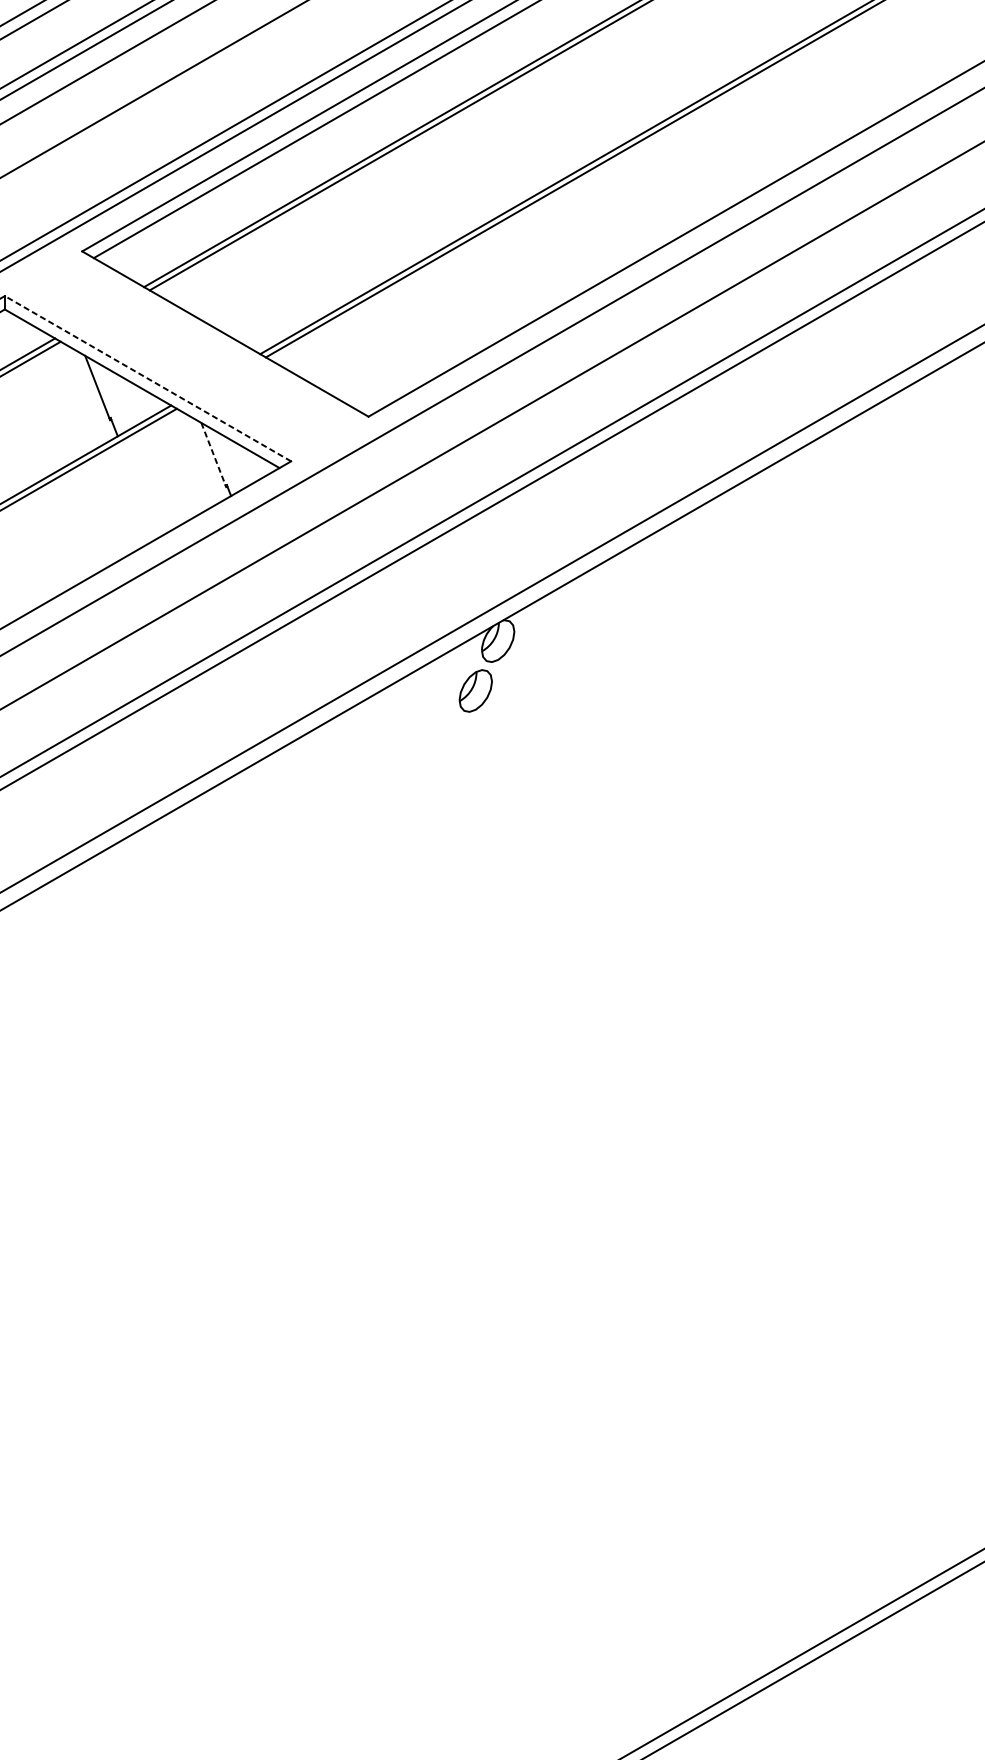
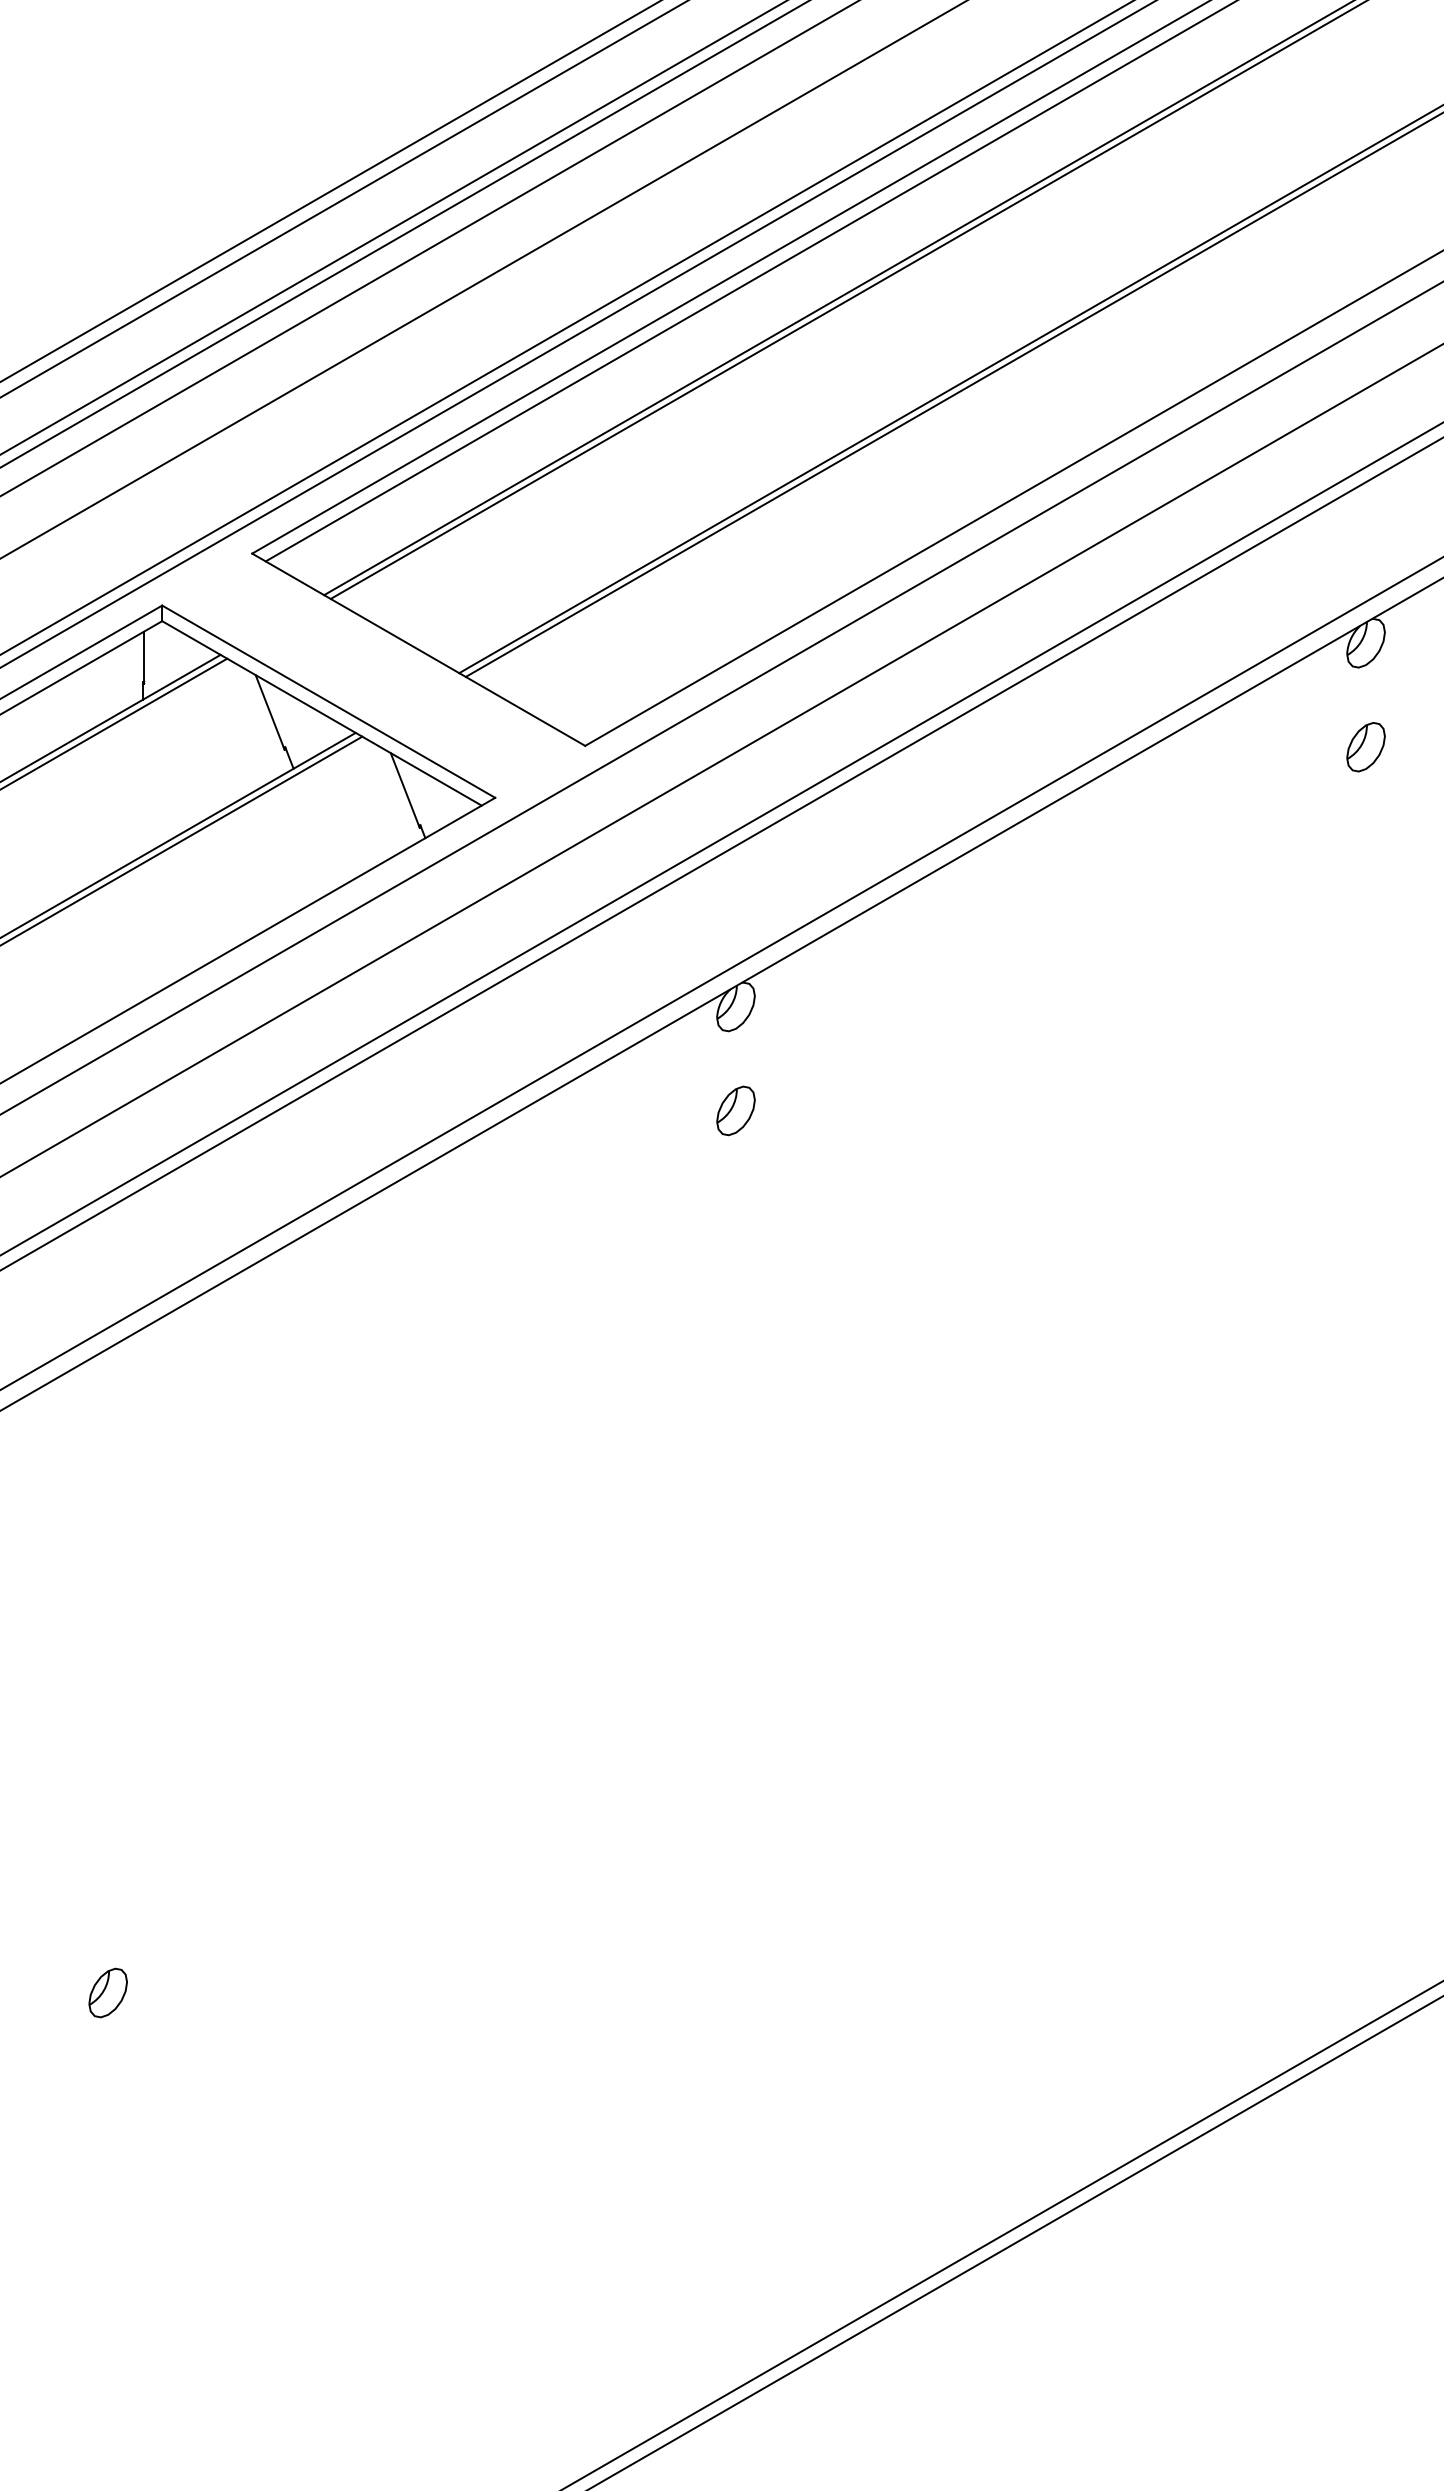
line: (147, 378) -> (328, 701), dashed -> solid
line: (214, 455) -> (405, 790), dashed -> solid
part: (475, 690) -> (735, 1110), moved

